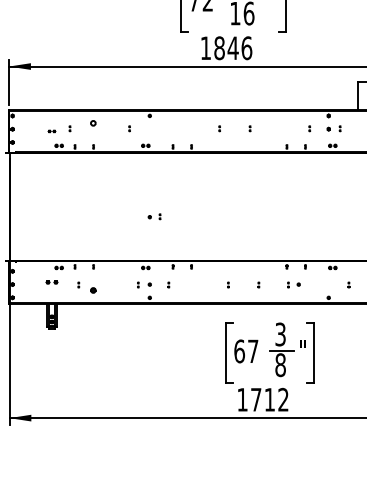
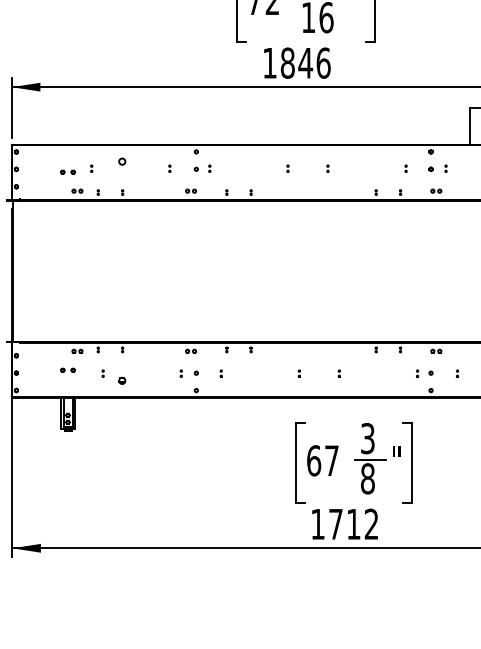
part: (51, 131) -> (67, 172), size x1.67
part: (154, 216) -> (202, 168), moved
part: (293, 284) -> (424, 373), moved

